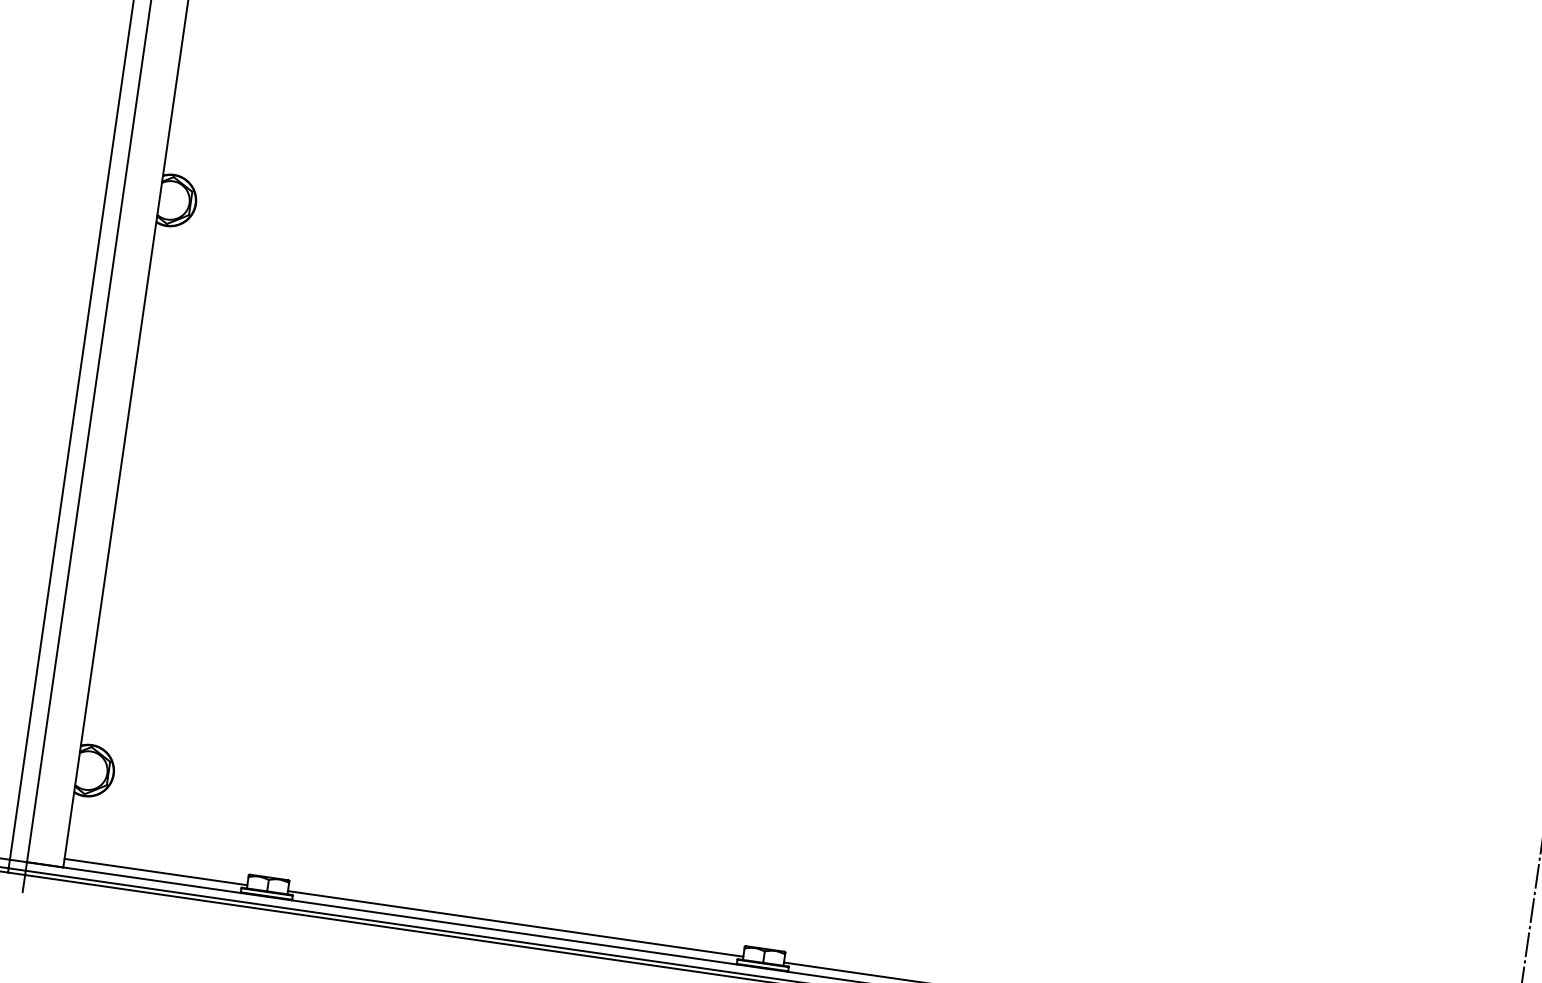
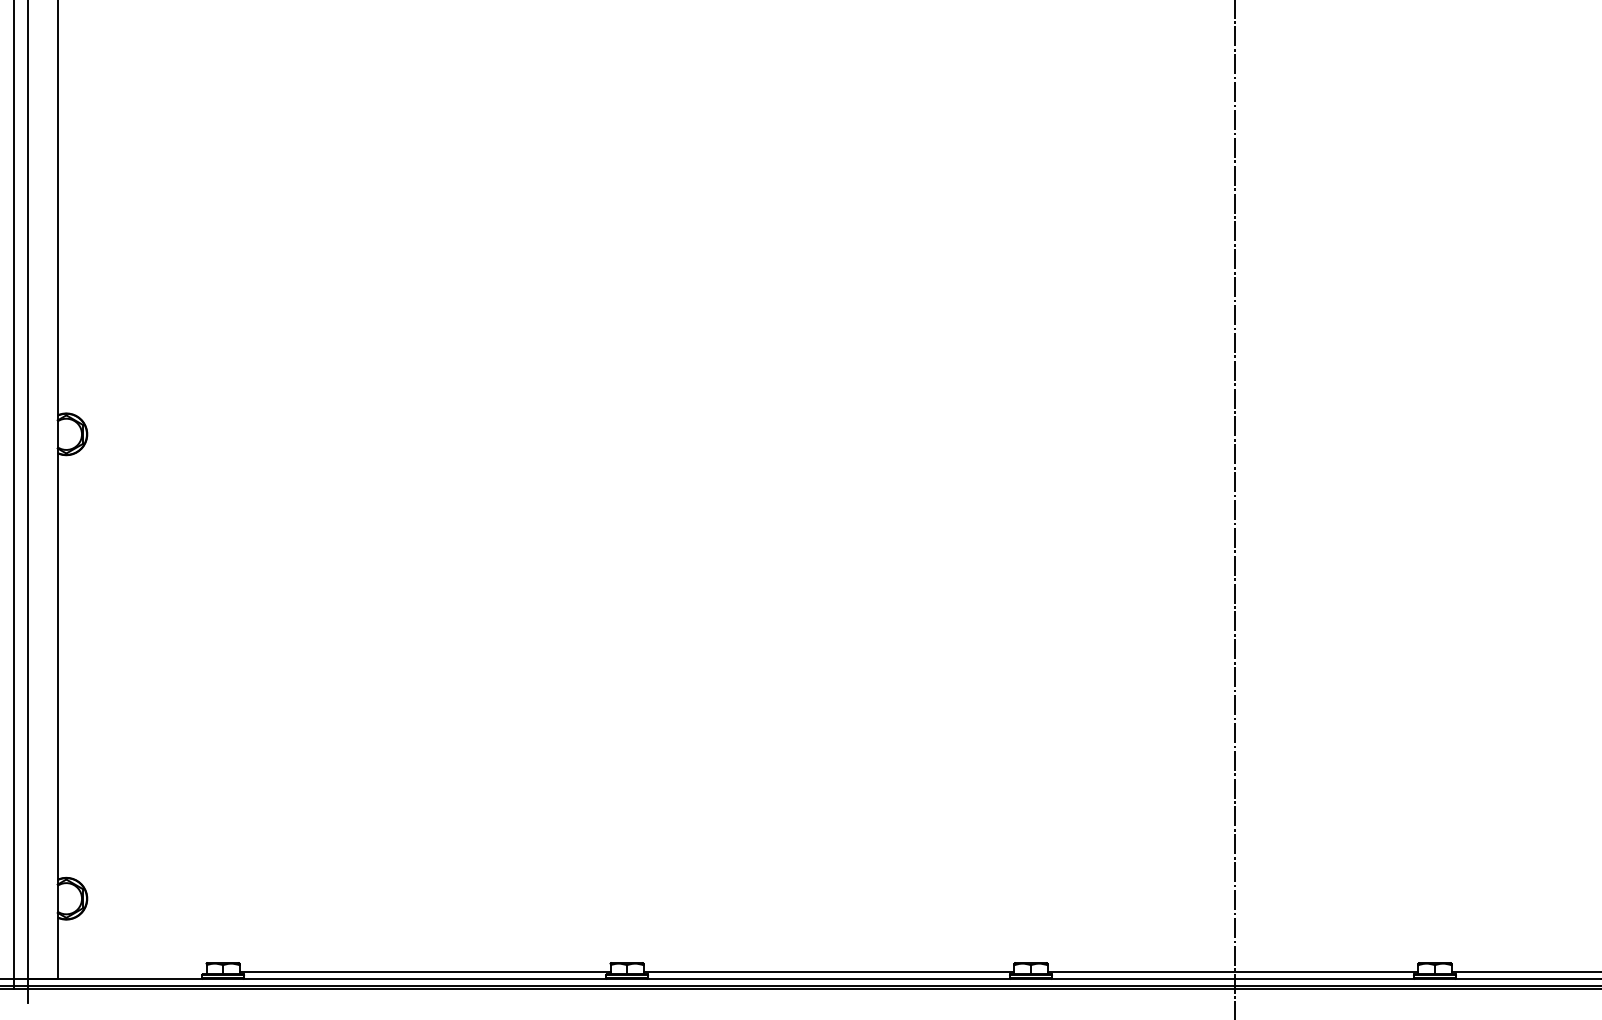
line: (155, 871) -> (131, 971), removed

